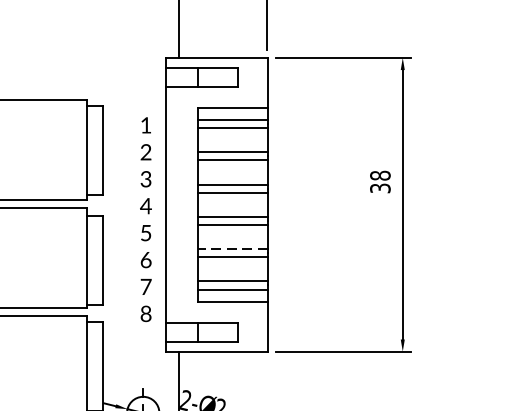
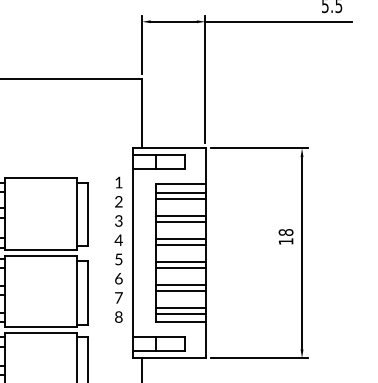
text: (379, 188) -> (285, 241), 38 -> 18
text: (145, 219) -> (118, 249), moved
line: (232, 248) -> (180, 284), dashed -> solid

